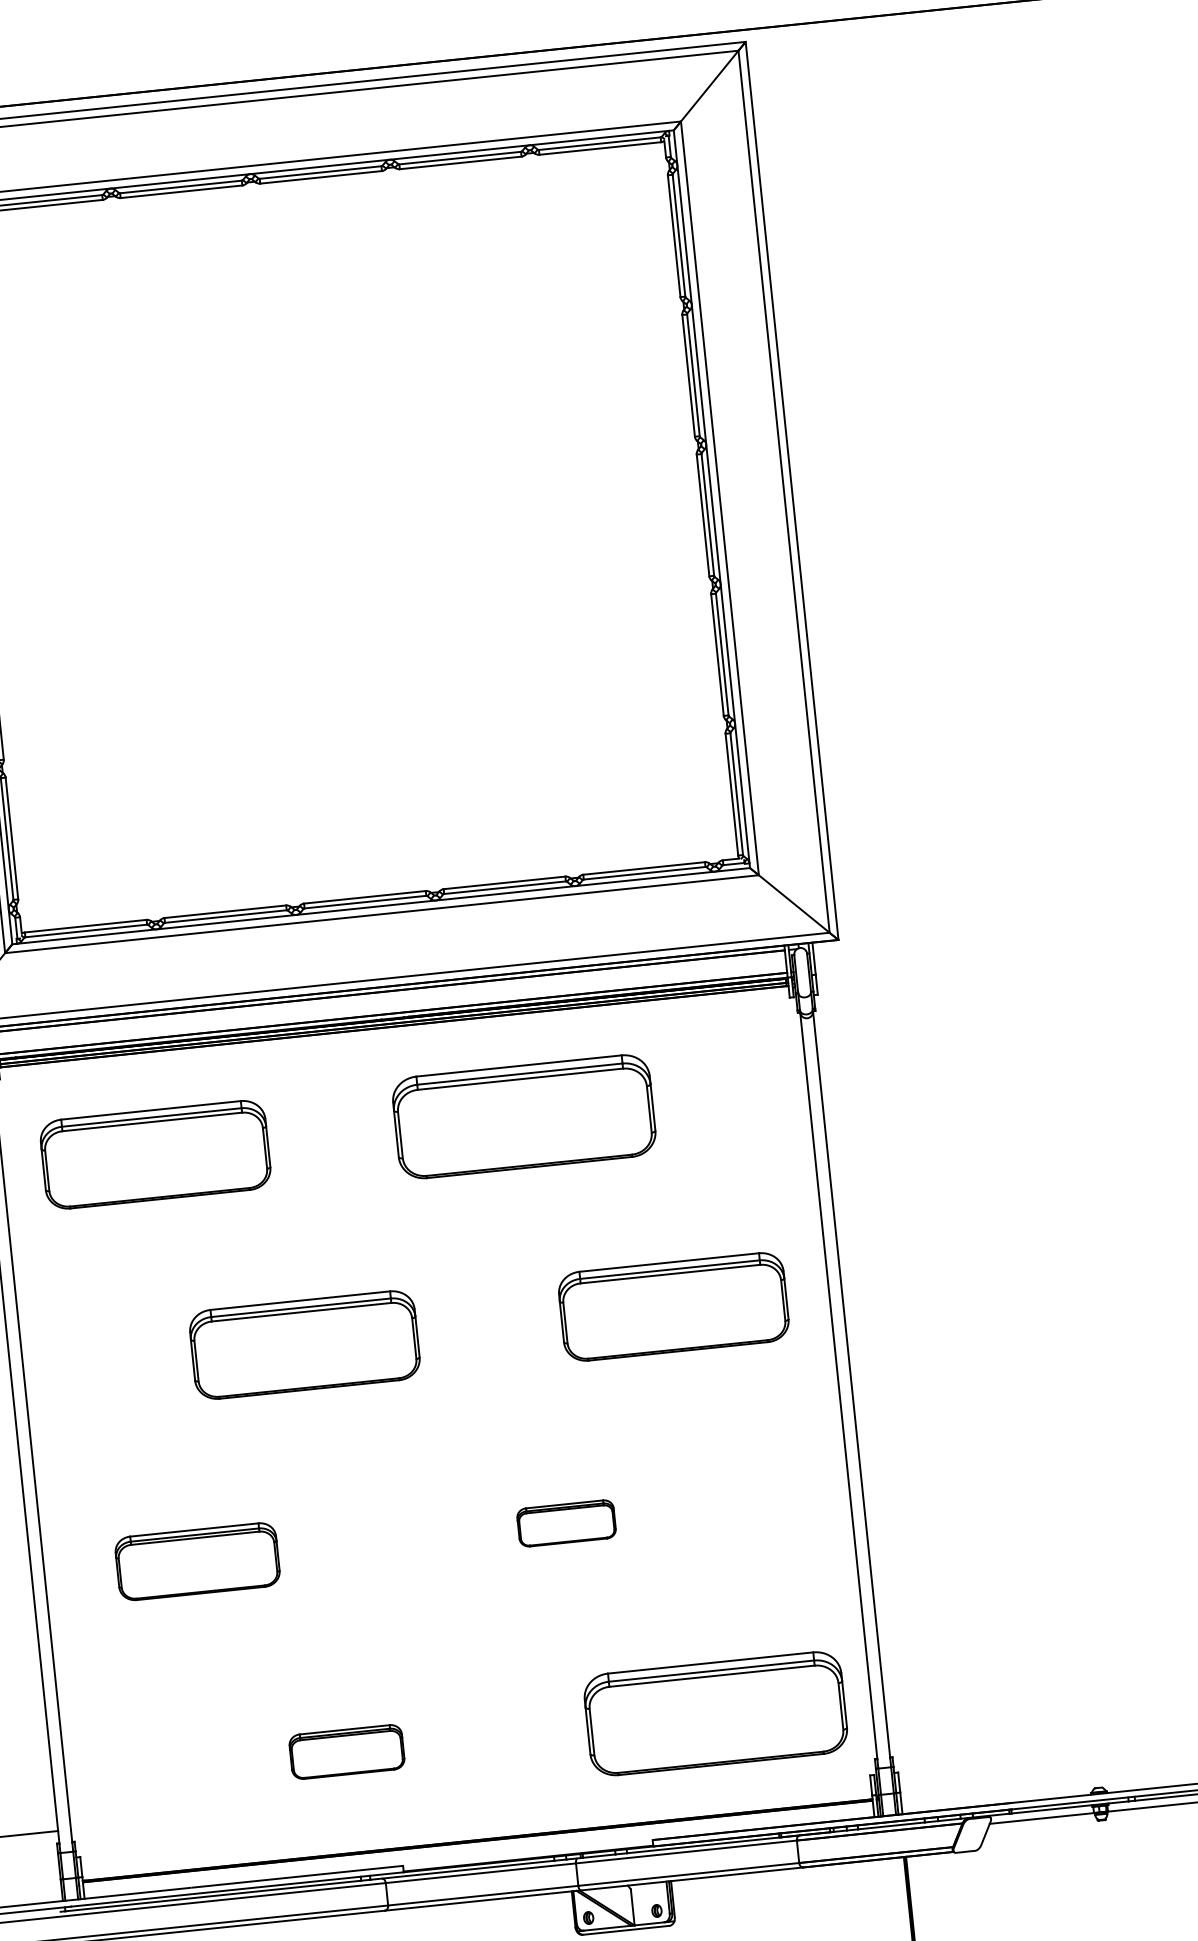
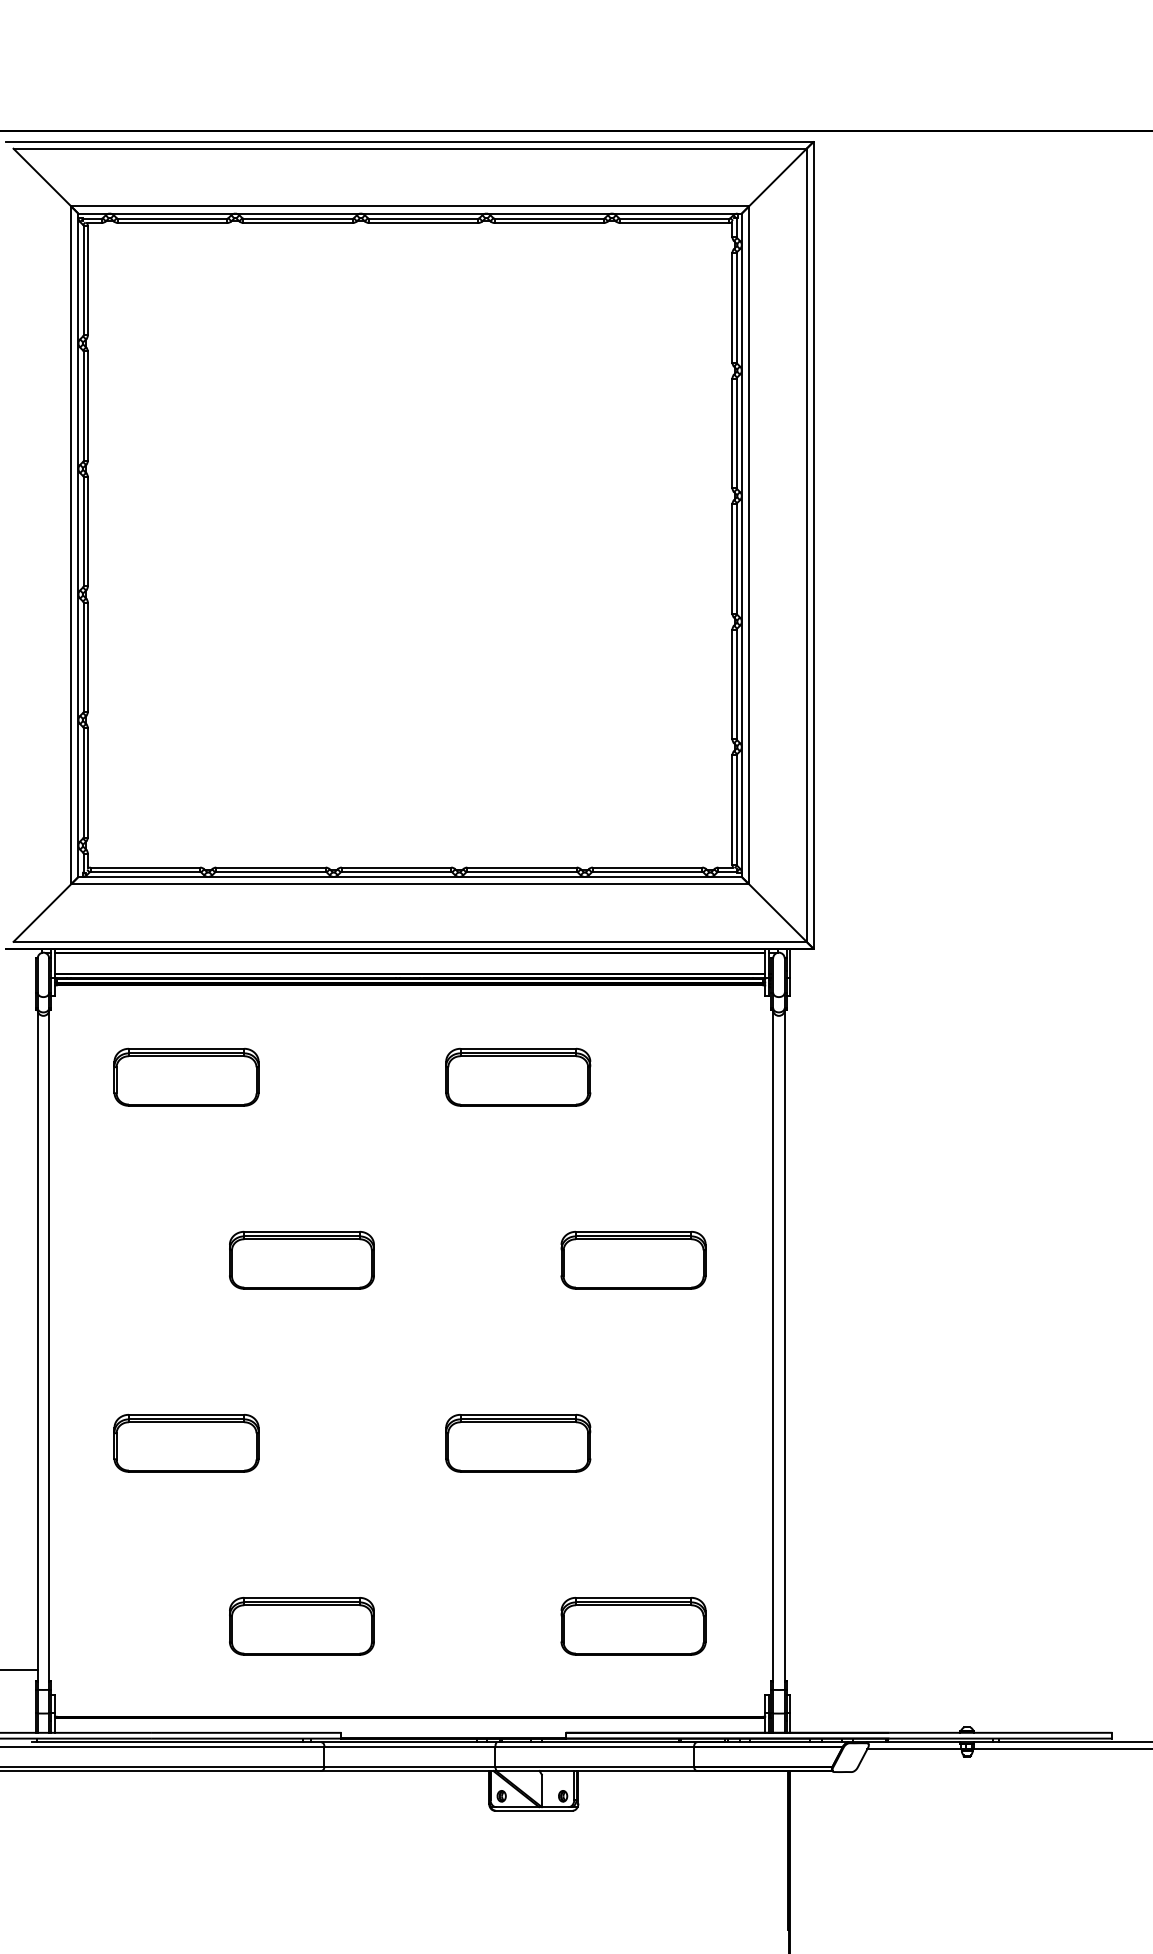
part: (524, 1115) -> (518, 1076), size x0.62
part: (155, 1153) -> (186, 1076), size x0.71
part: (673, 1305) -> (633, 1259), size x0.71
part: (304, 1344) -> (301, 1259), size x0.71
part: (566, 1522) -> (518, 1442), size x1.67
part: (715, 1714) -> (633, 1626), size x0.62
part: (346, 1752) -> (301, 1626), size x1.43

